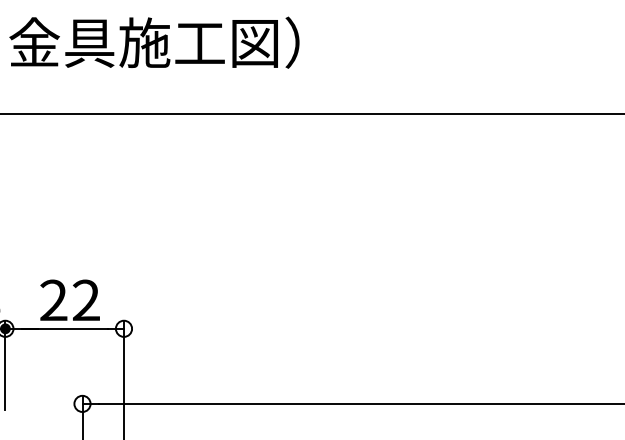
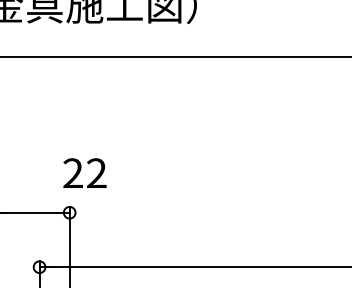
text: (69, 299) -> (84, 172), moved

